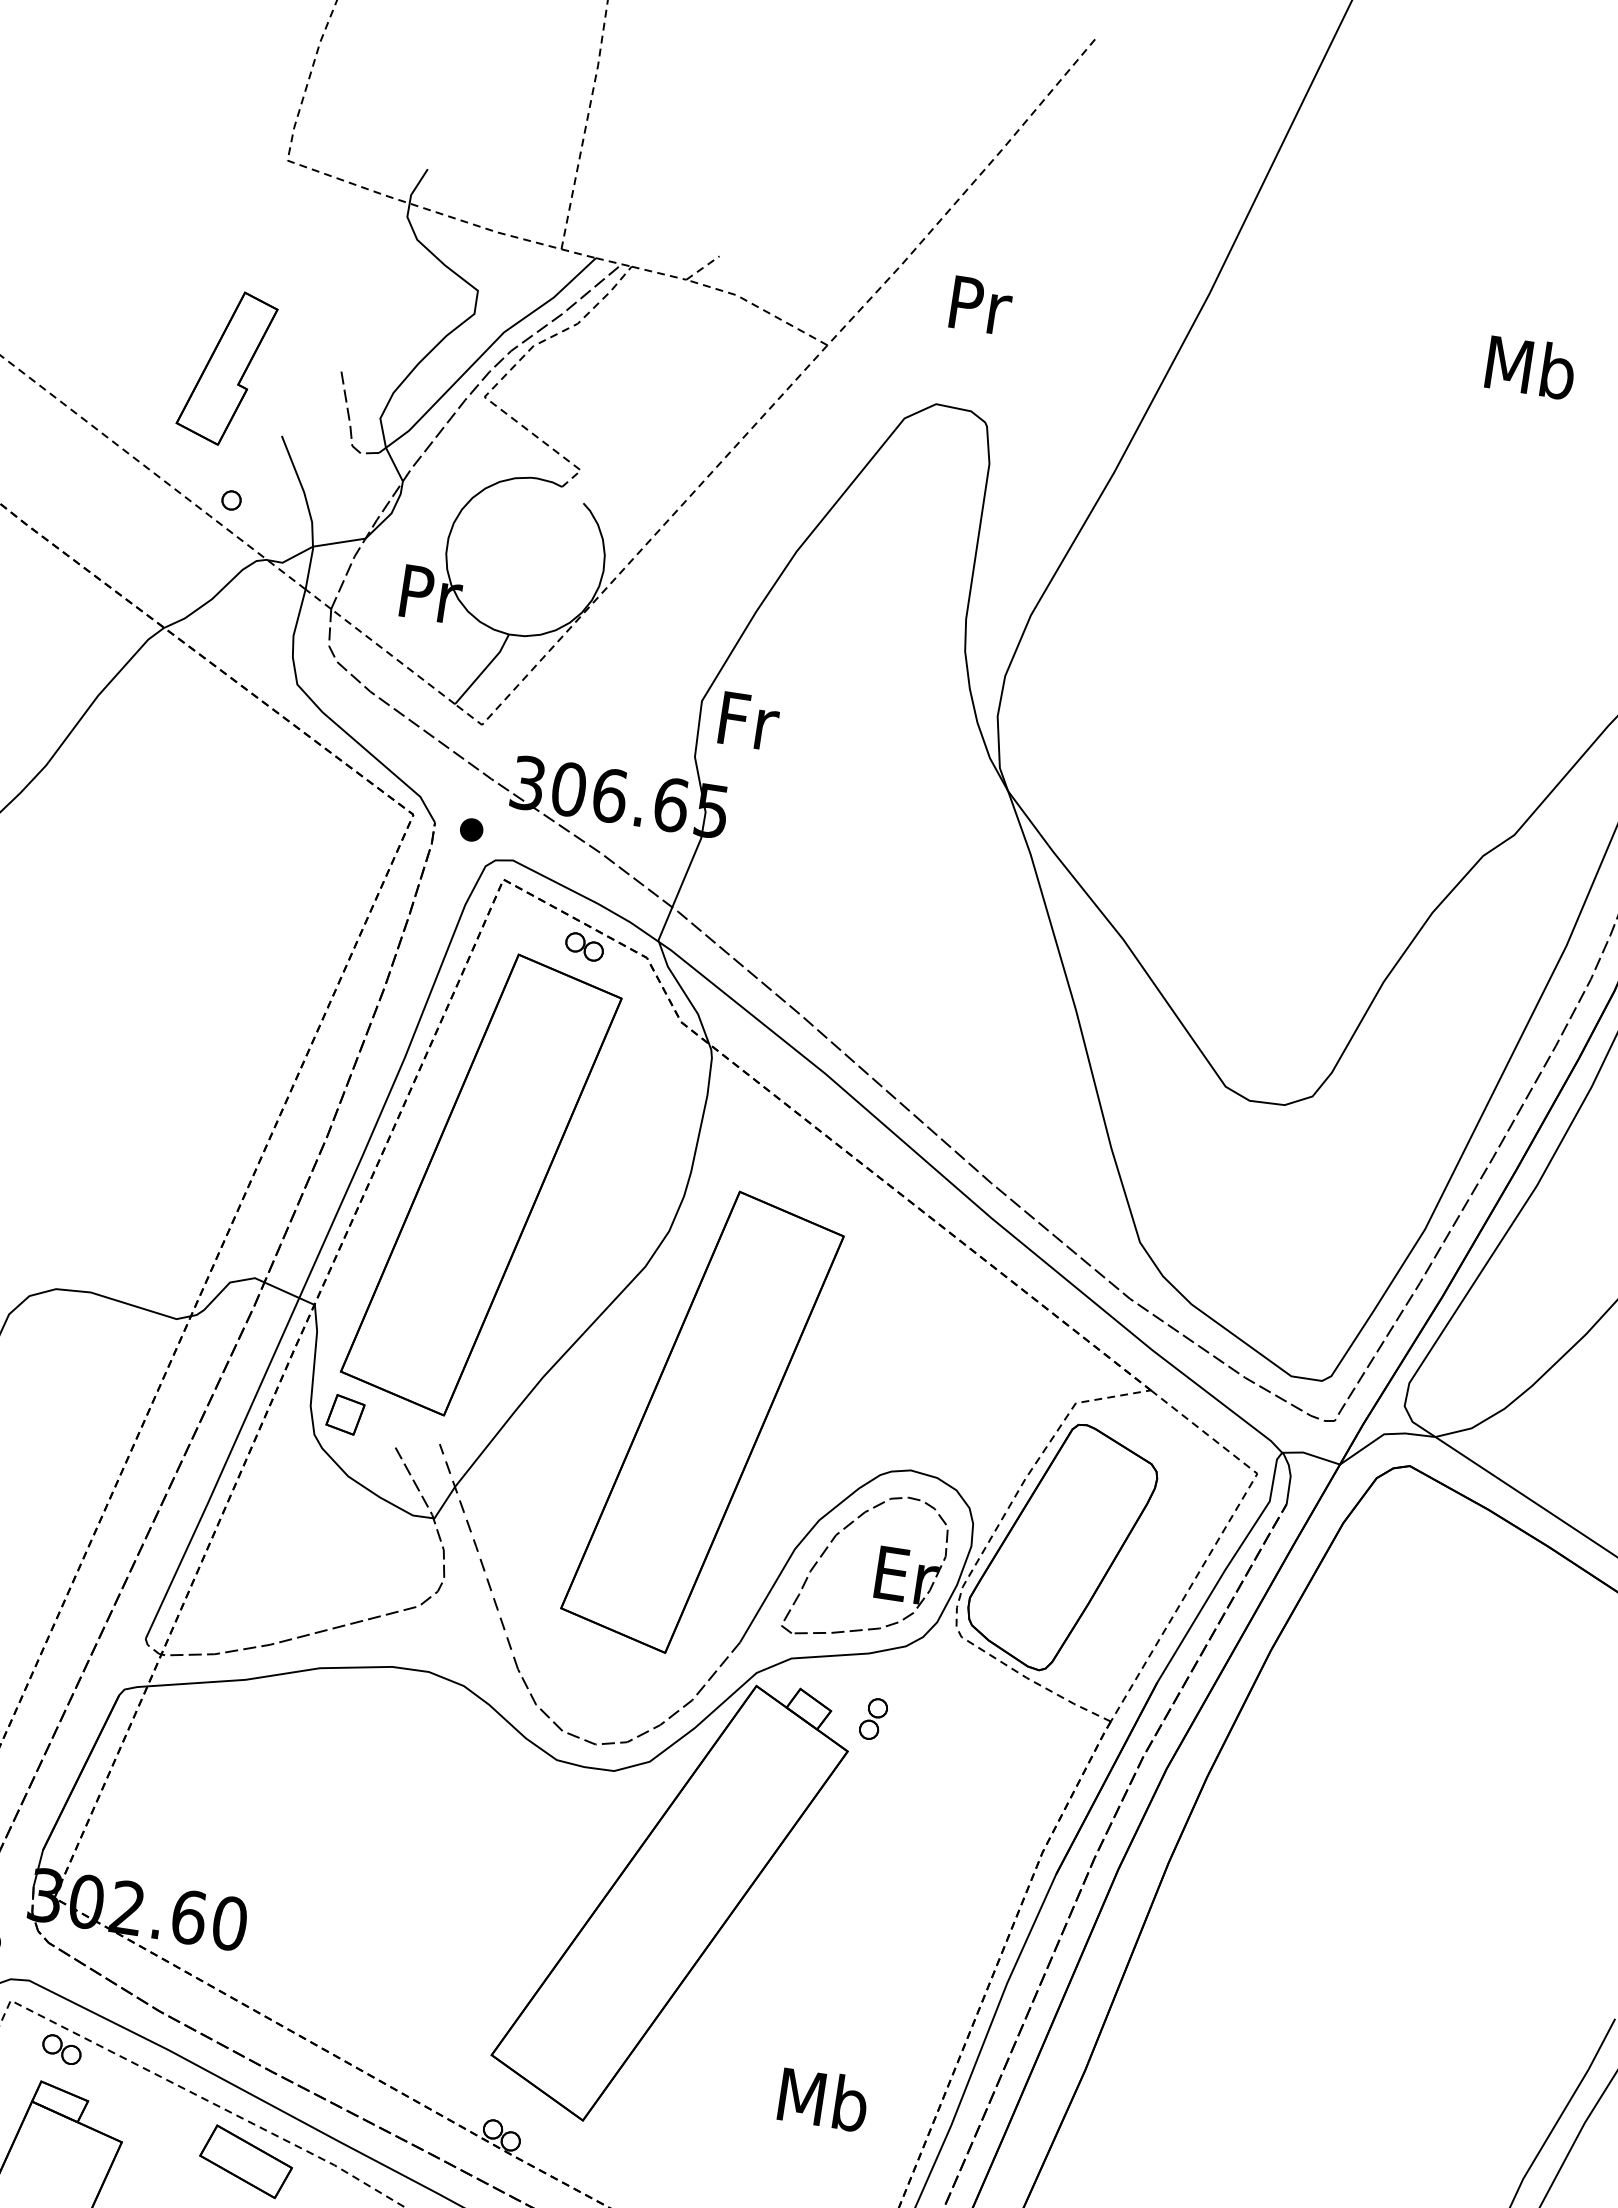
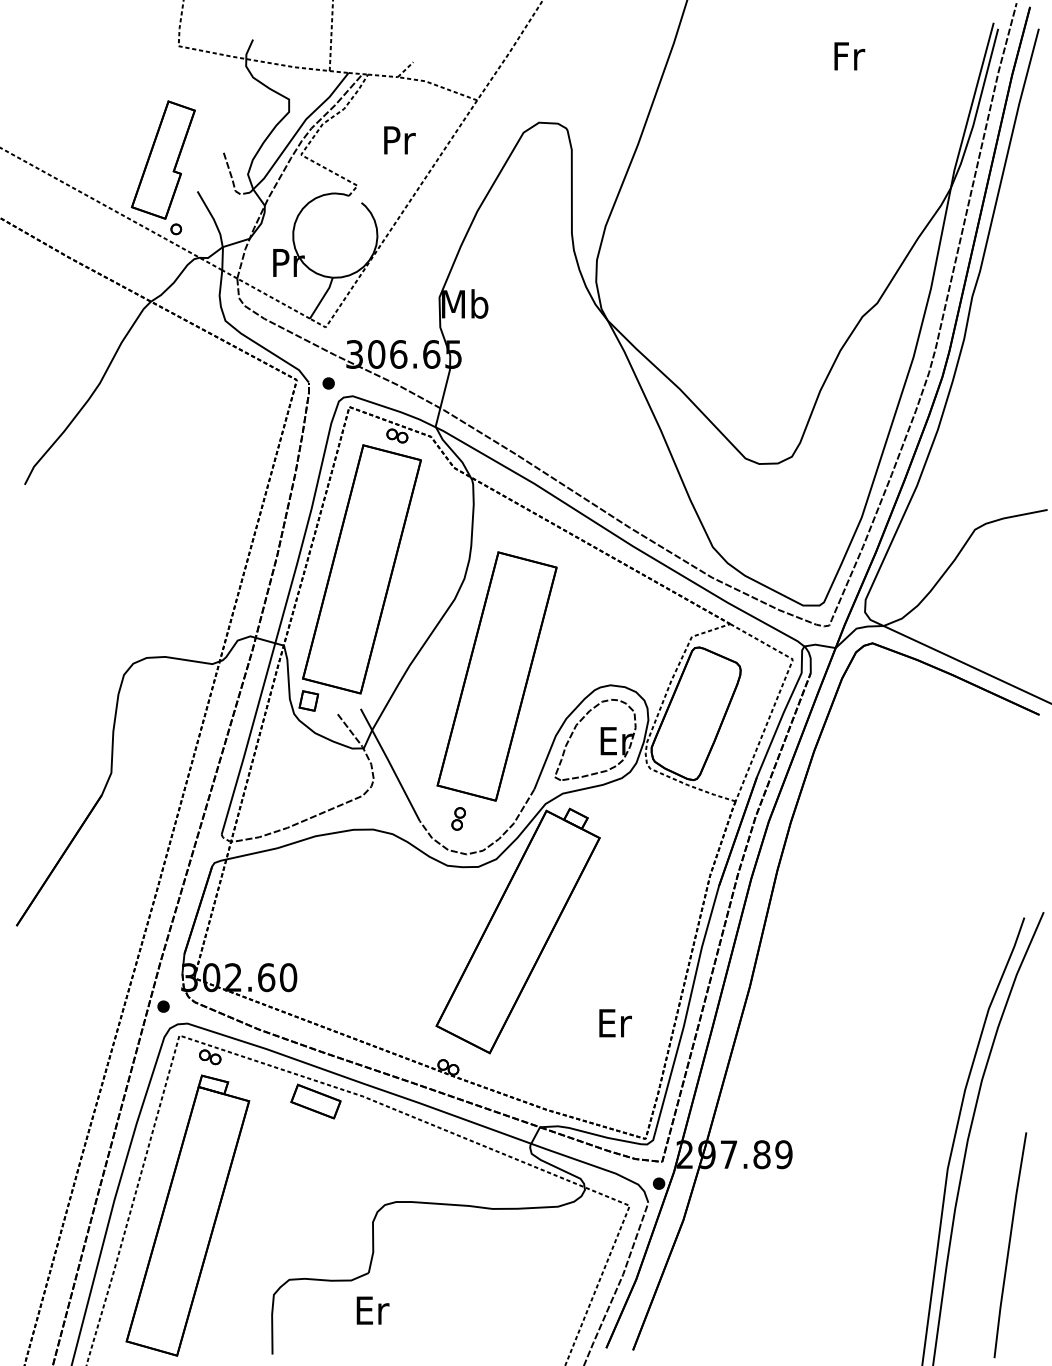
text: (980, 305) -> (399, 140), moved
part: (225, 366) -> (162, 159), size x1.43
text: (1530, 366) -> (848, 55), Mb -> Fr
text: (748, 719) -> (465, 303), Fr -> Mb
line: (479, 1555) -> (390, 764), dashed -> solid
part: (873, 1718) -> (458, 818), moved
text: (823, 2098) -> (614, 1022), Mb -> Er

